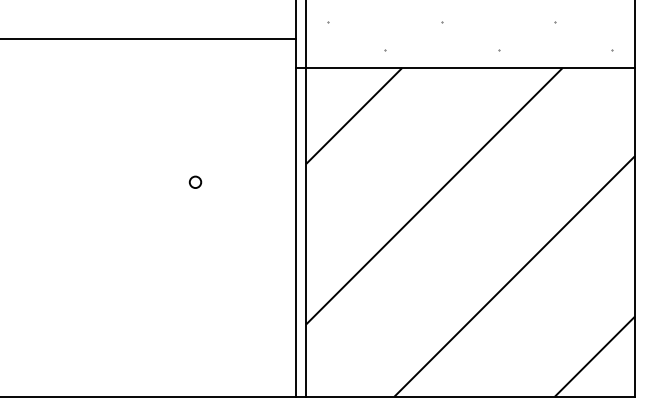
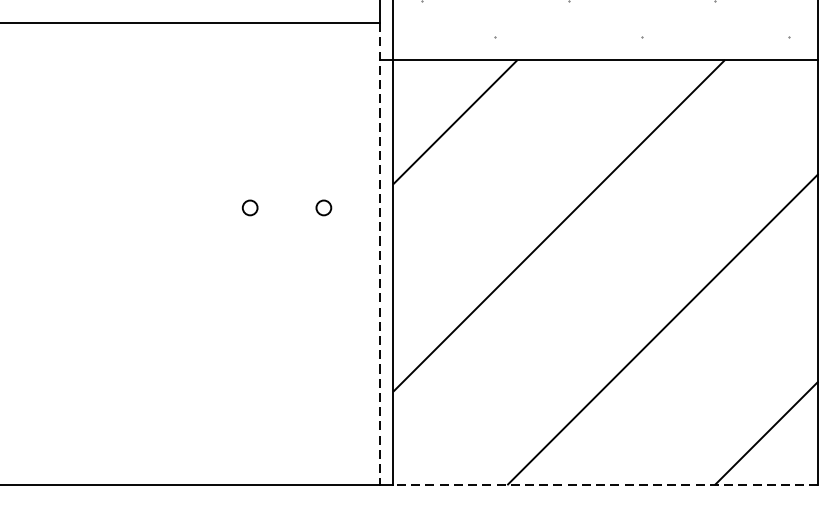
circle: (252, 181) -> (323, 206), added
line: (295, 218) -> (379, 254), solid -> dashed
line: (470, 396) -> (605, 484), solid -> dashed

